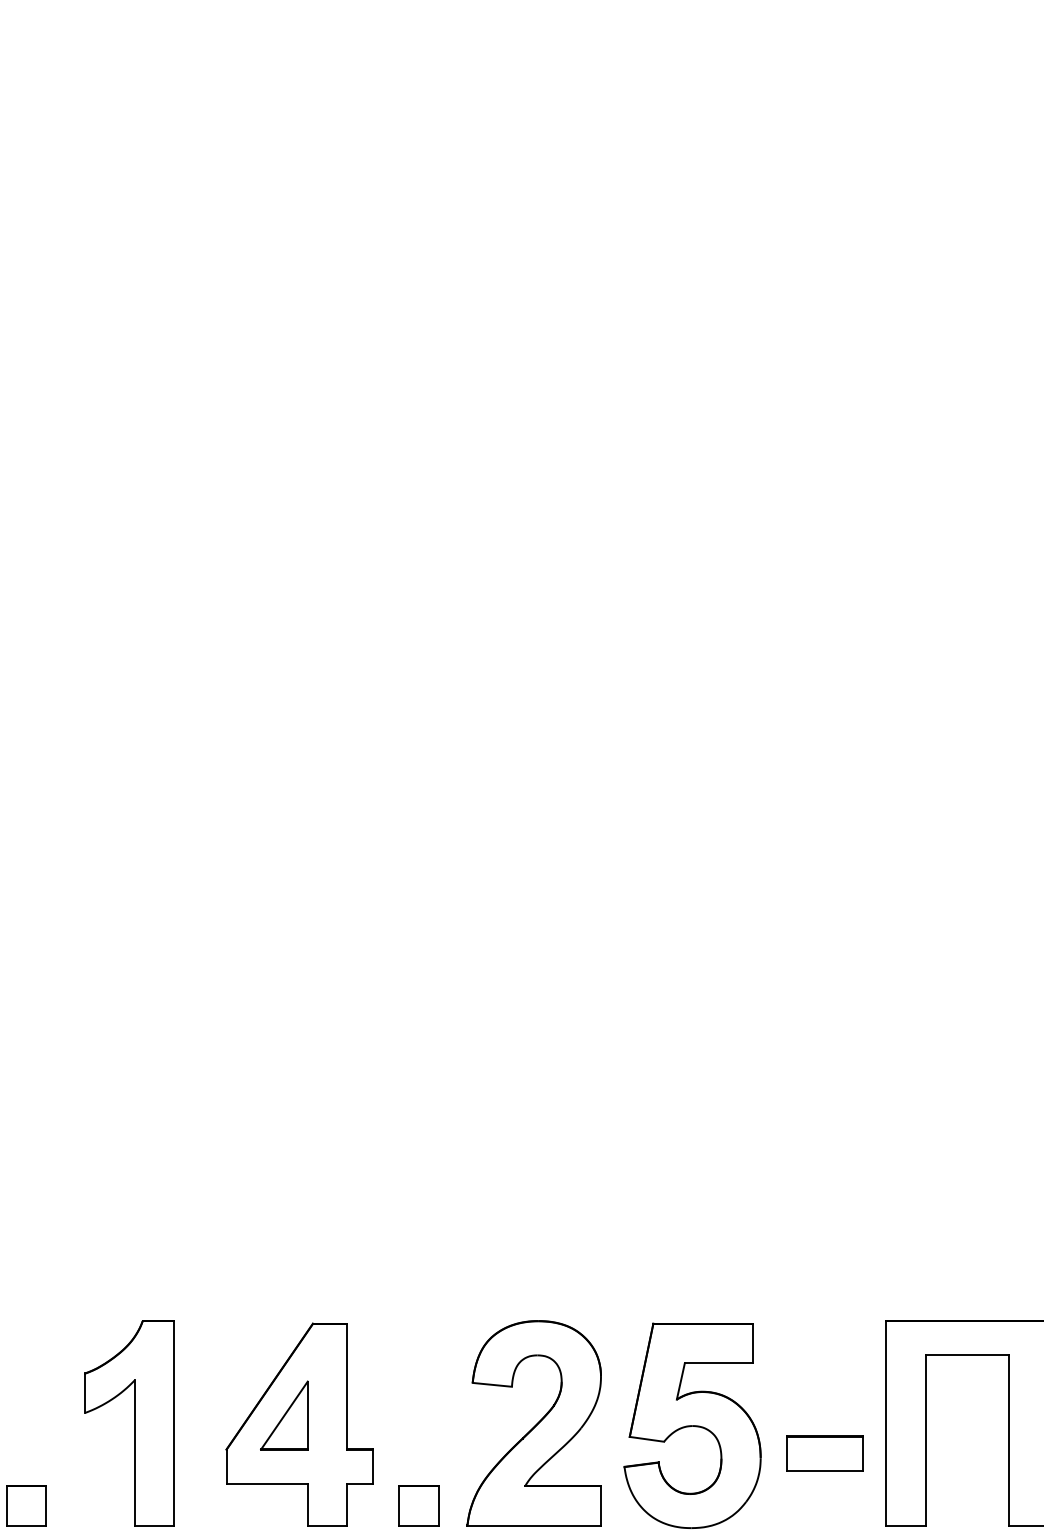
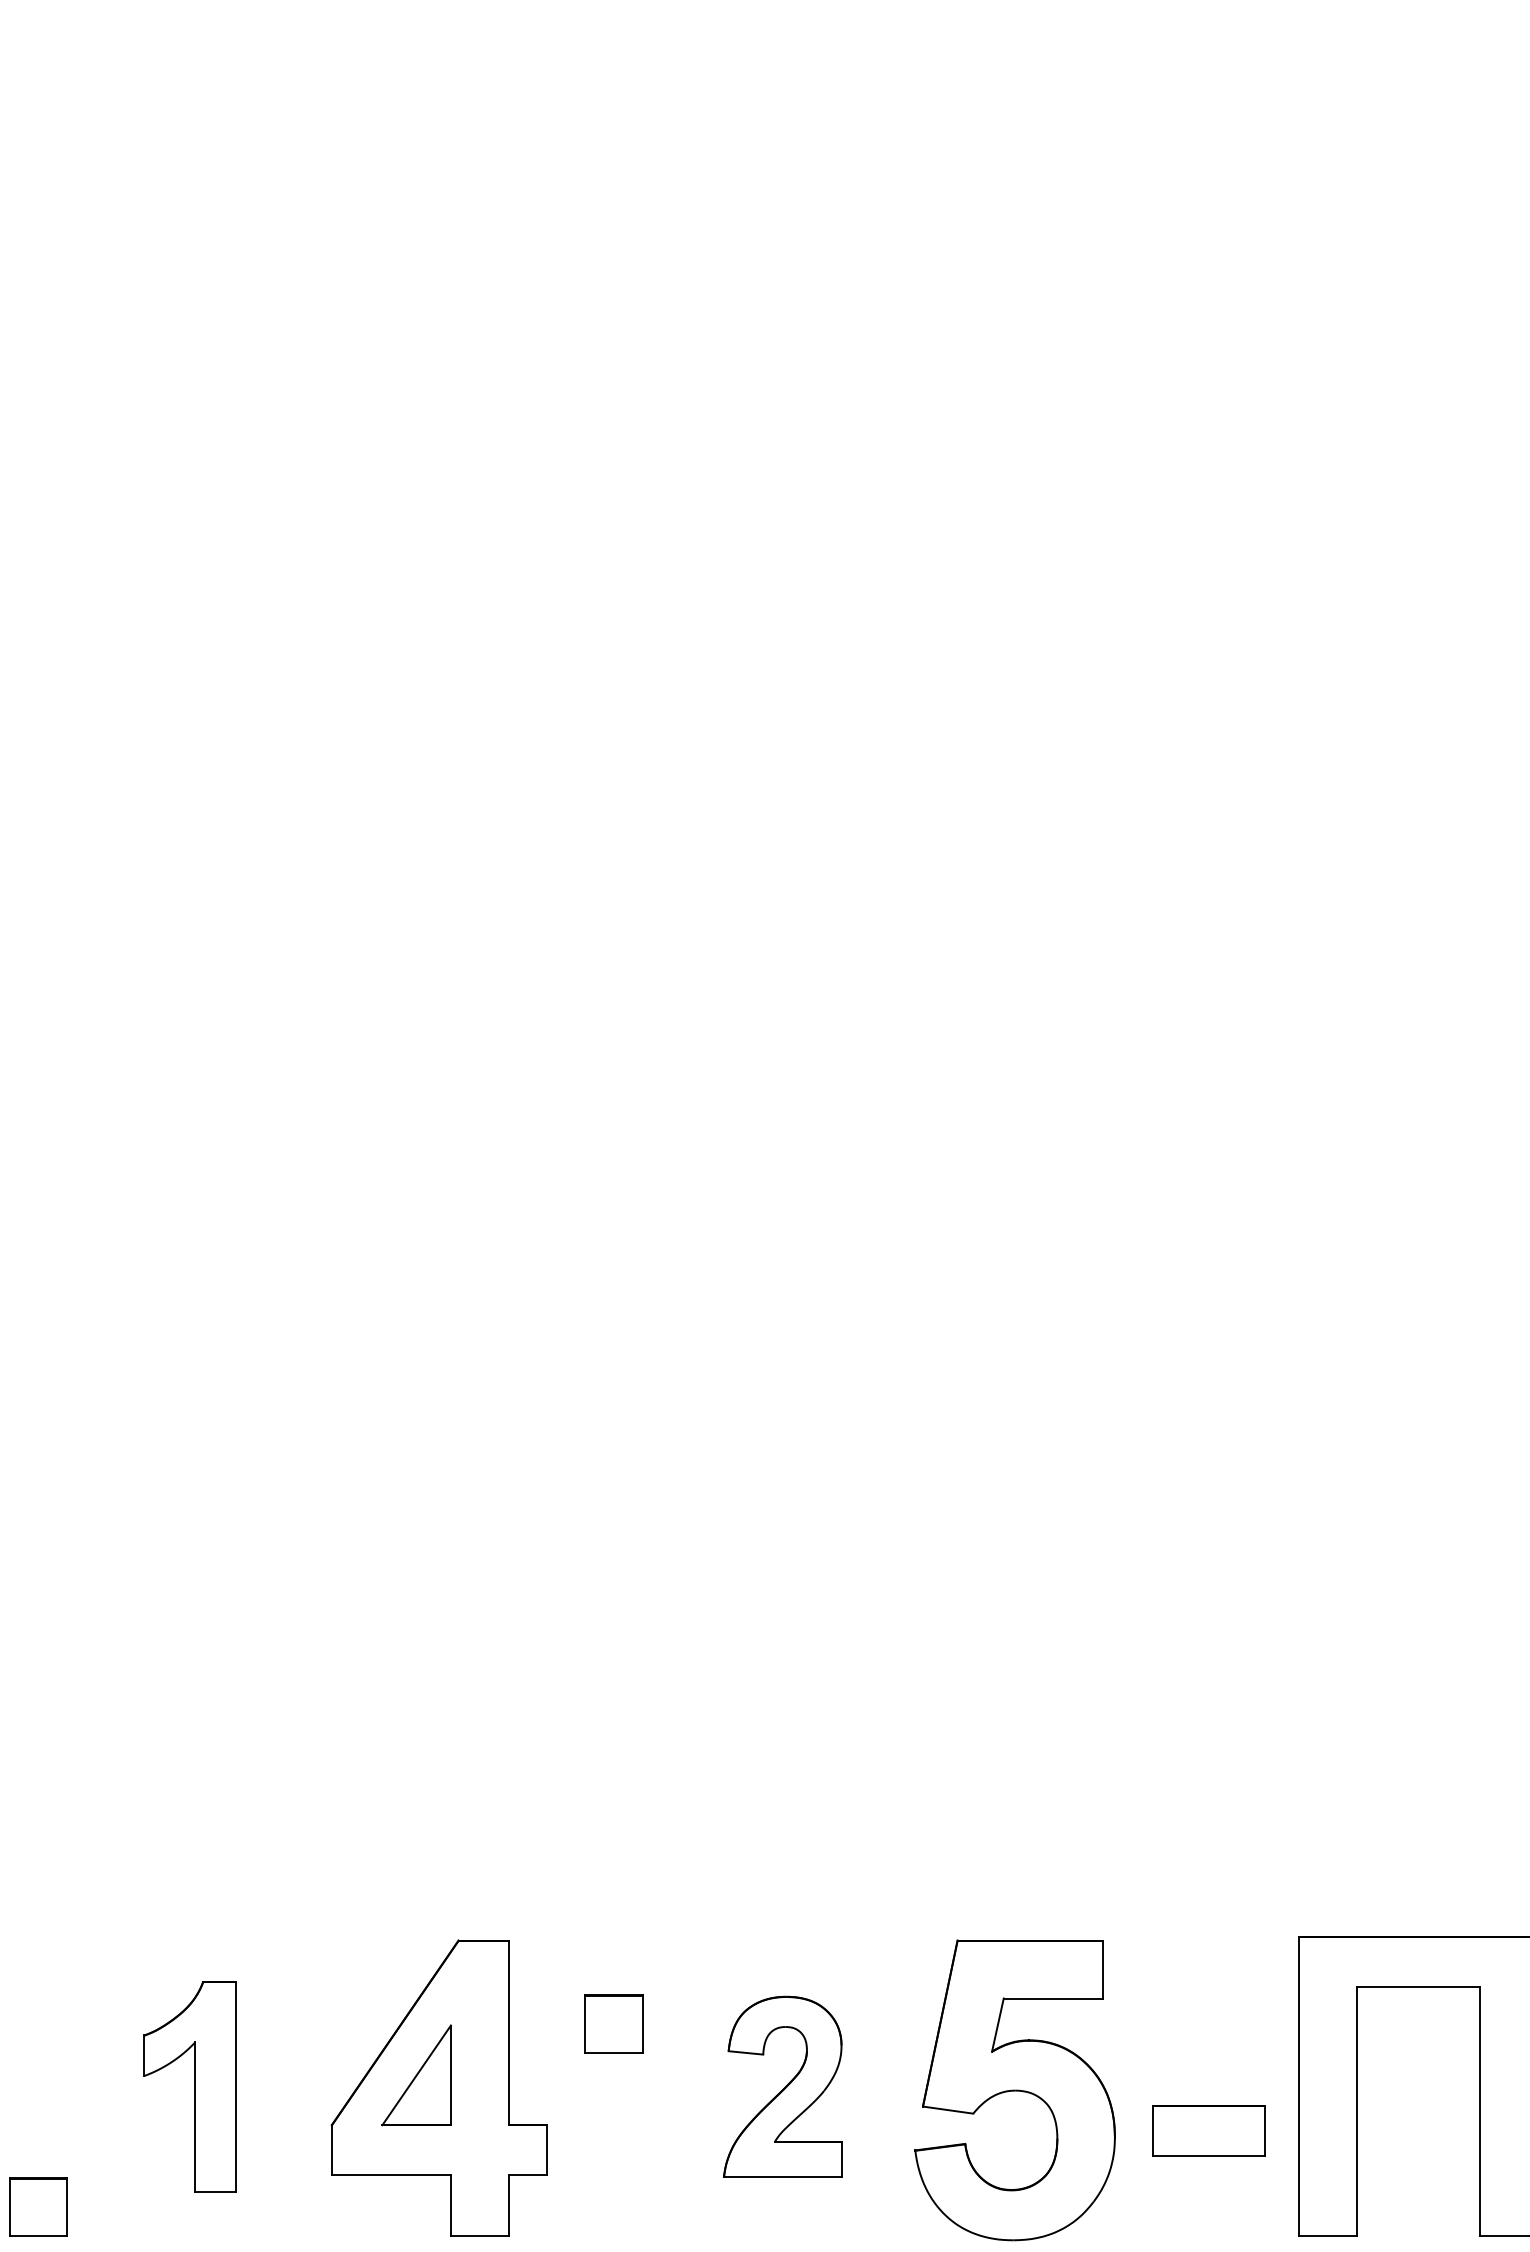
part: (129, 1423) -> (189, 2086), size x0.7
part: (533, 1423) -> (781, 2086), size x0.6
part: (418, 1505) -> (613, 2023), moved

